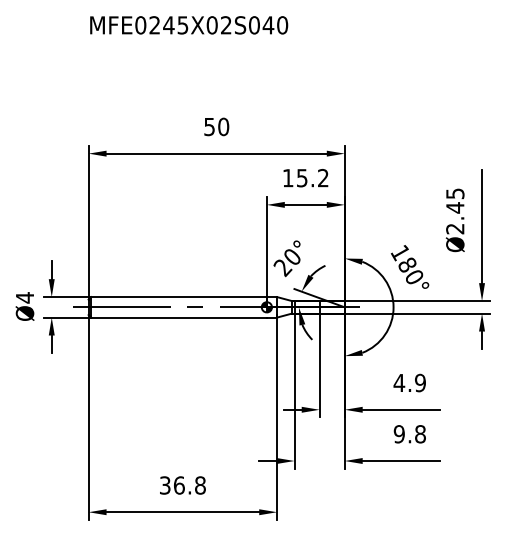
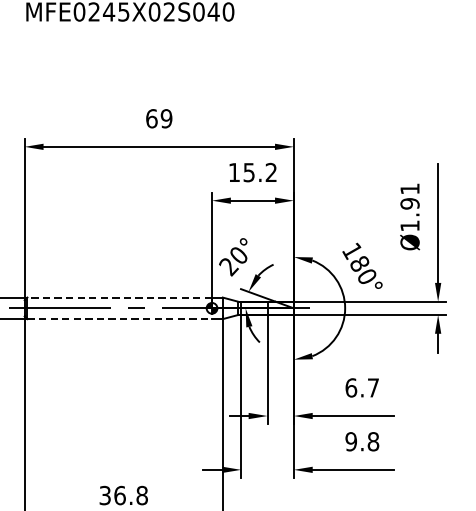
text: (216, 126) -> (159, 118), 50 -> 69
text: (455, 211) -> (410, 207), Ø2.45 -> Ø1.91
line: (179, 297) -> (120, 298), solid -> dashed
line: (179, 317) -> (120, 319), solid -> dashed
text: (409, 382) -> (361, 387), 4.9 -> 6.7

